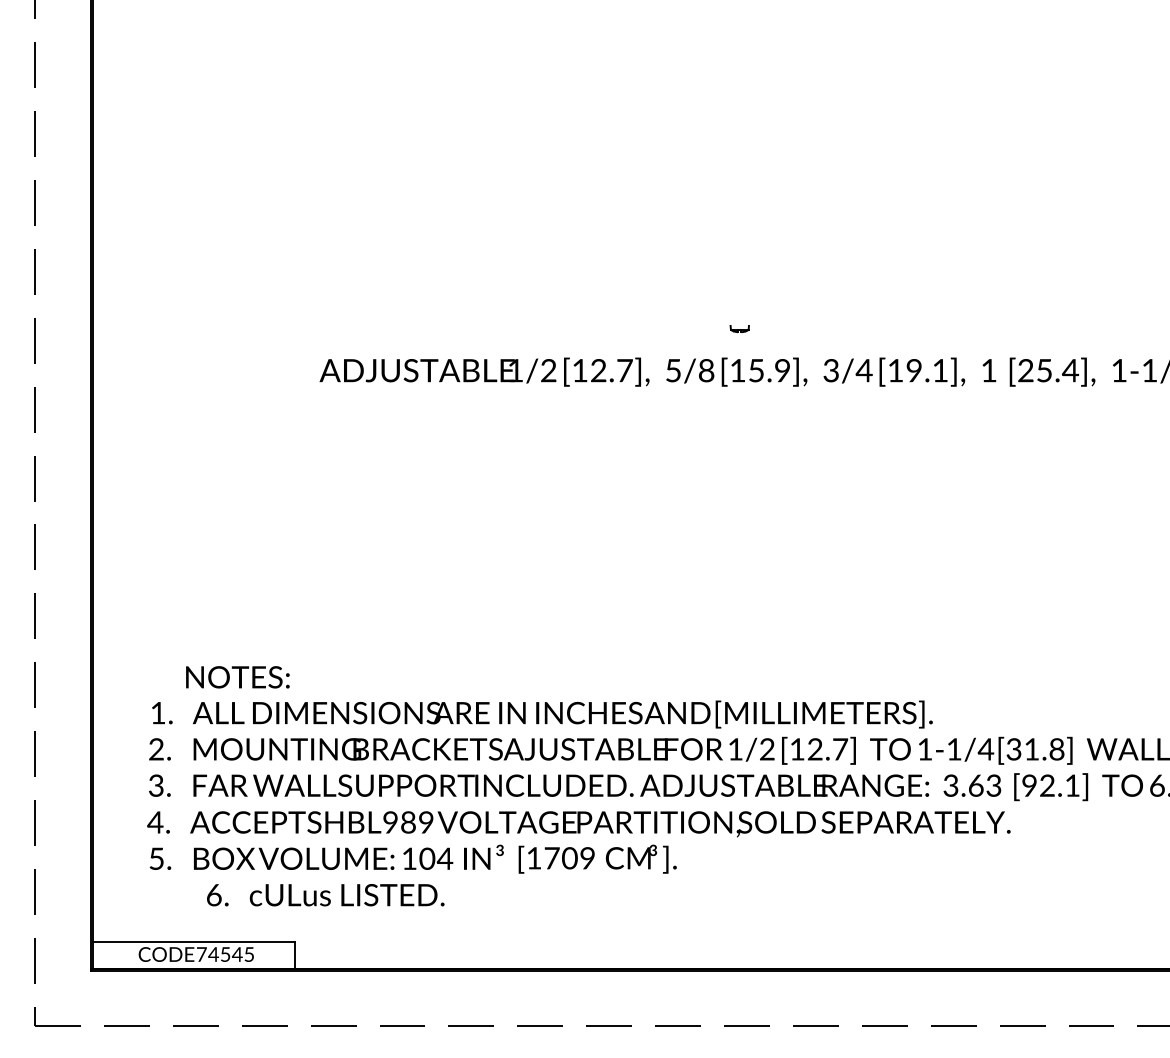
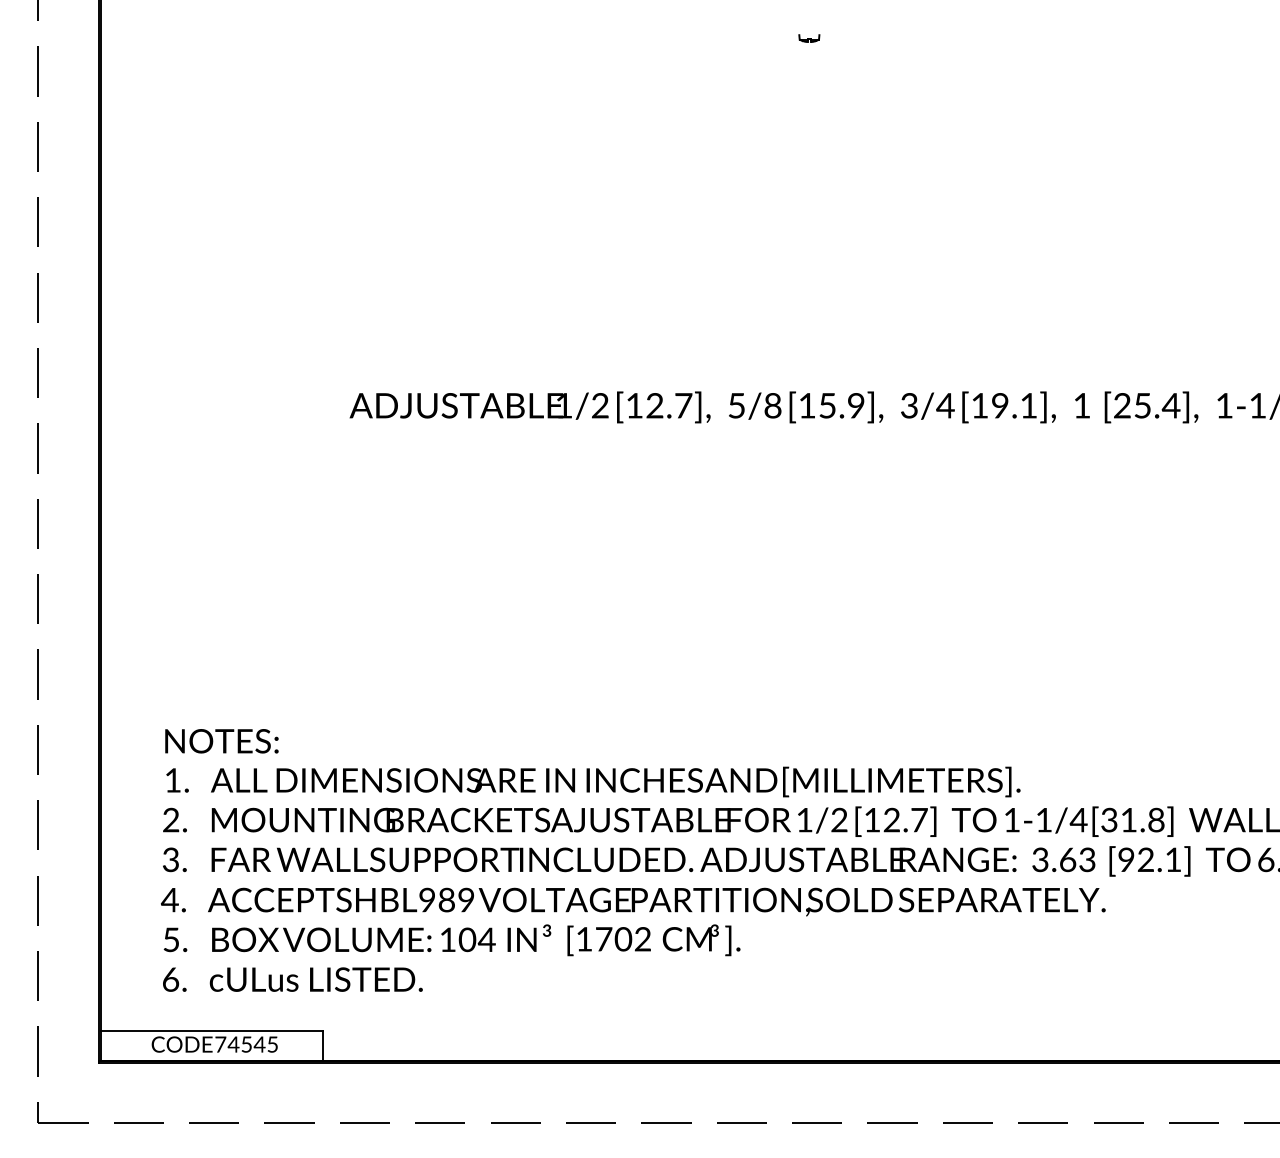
part: (739, 329) -> (809, 39), moved
text: (237, 677) -> (221, 741), moved
text: (587, 858) -> (642, 939), [1709 -> [1702
text: (325, 895) -> (292, 979), moved

